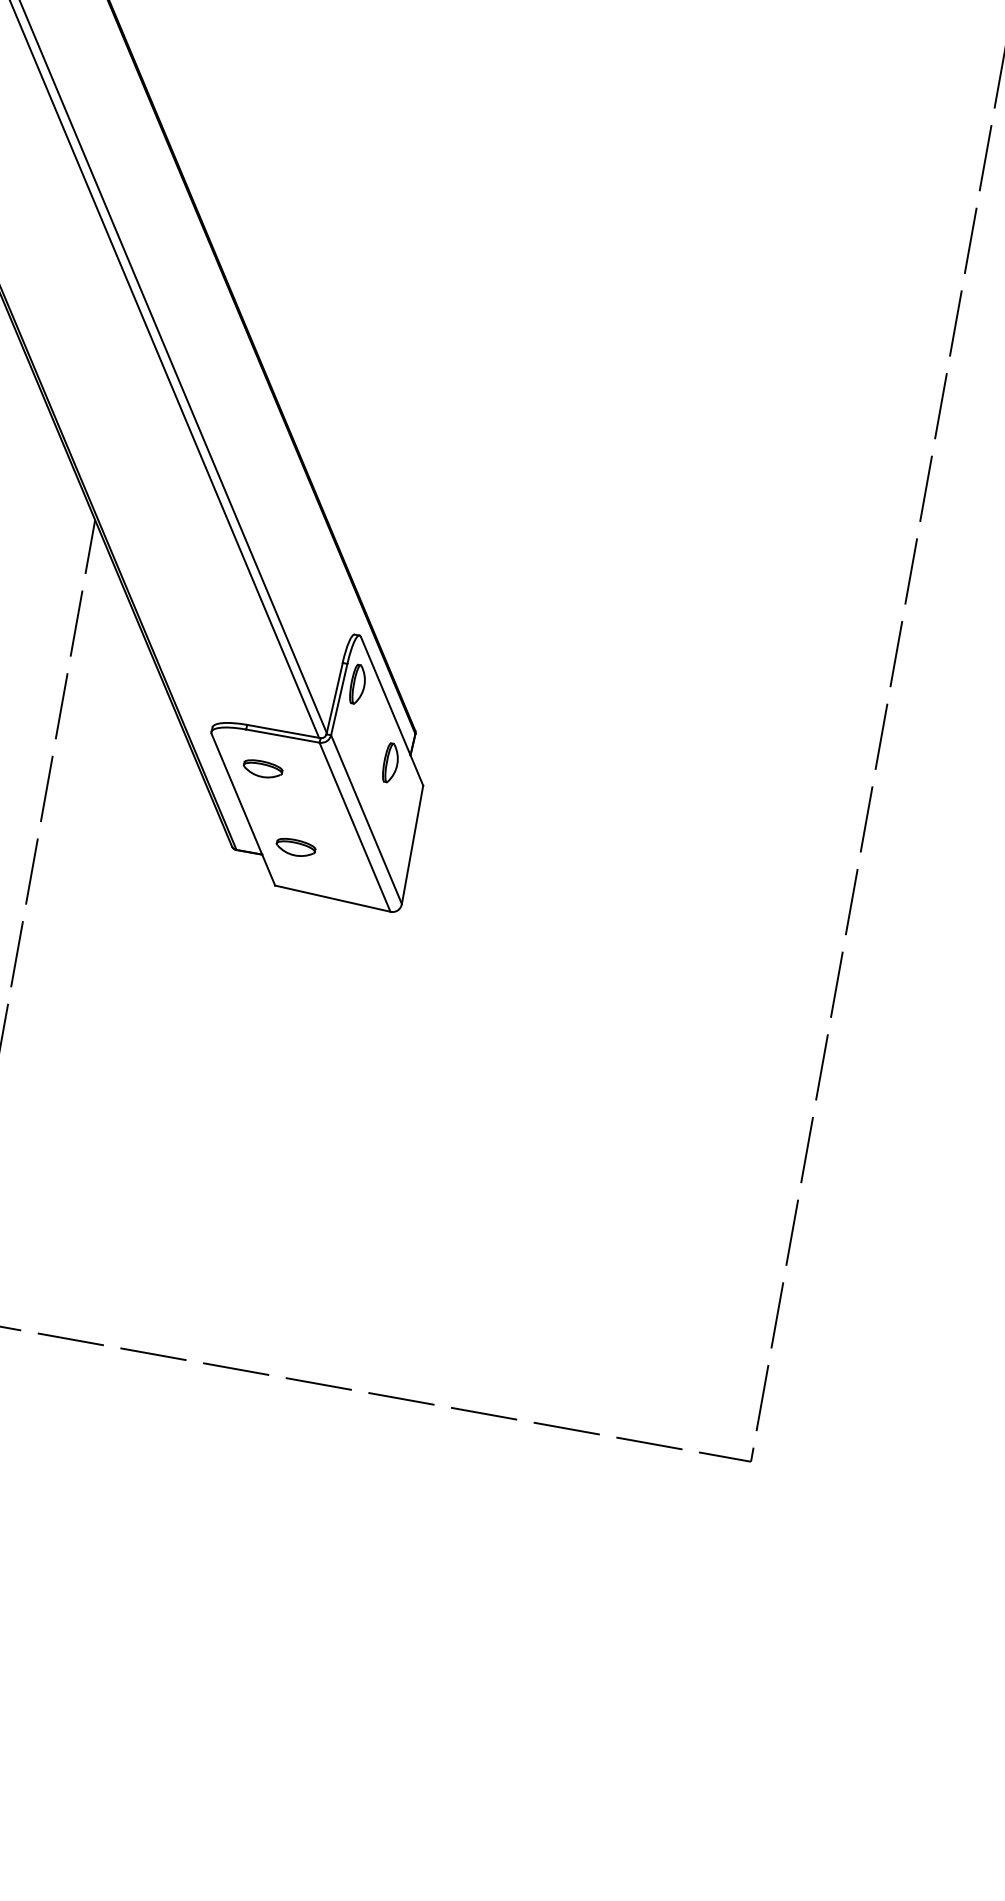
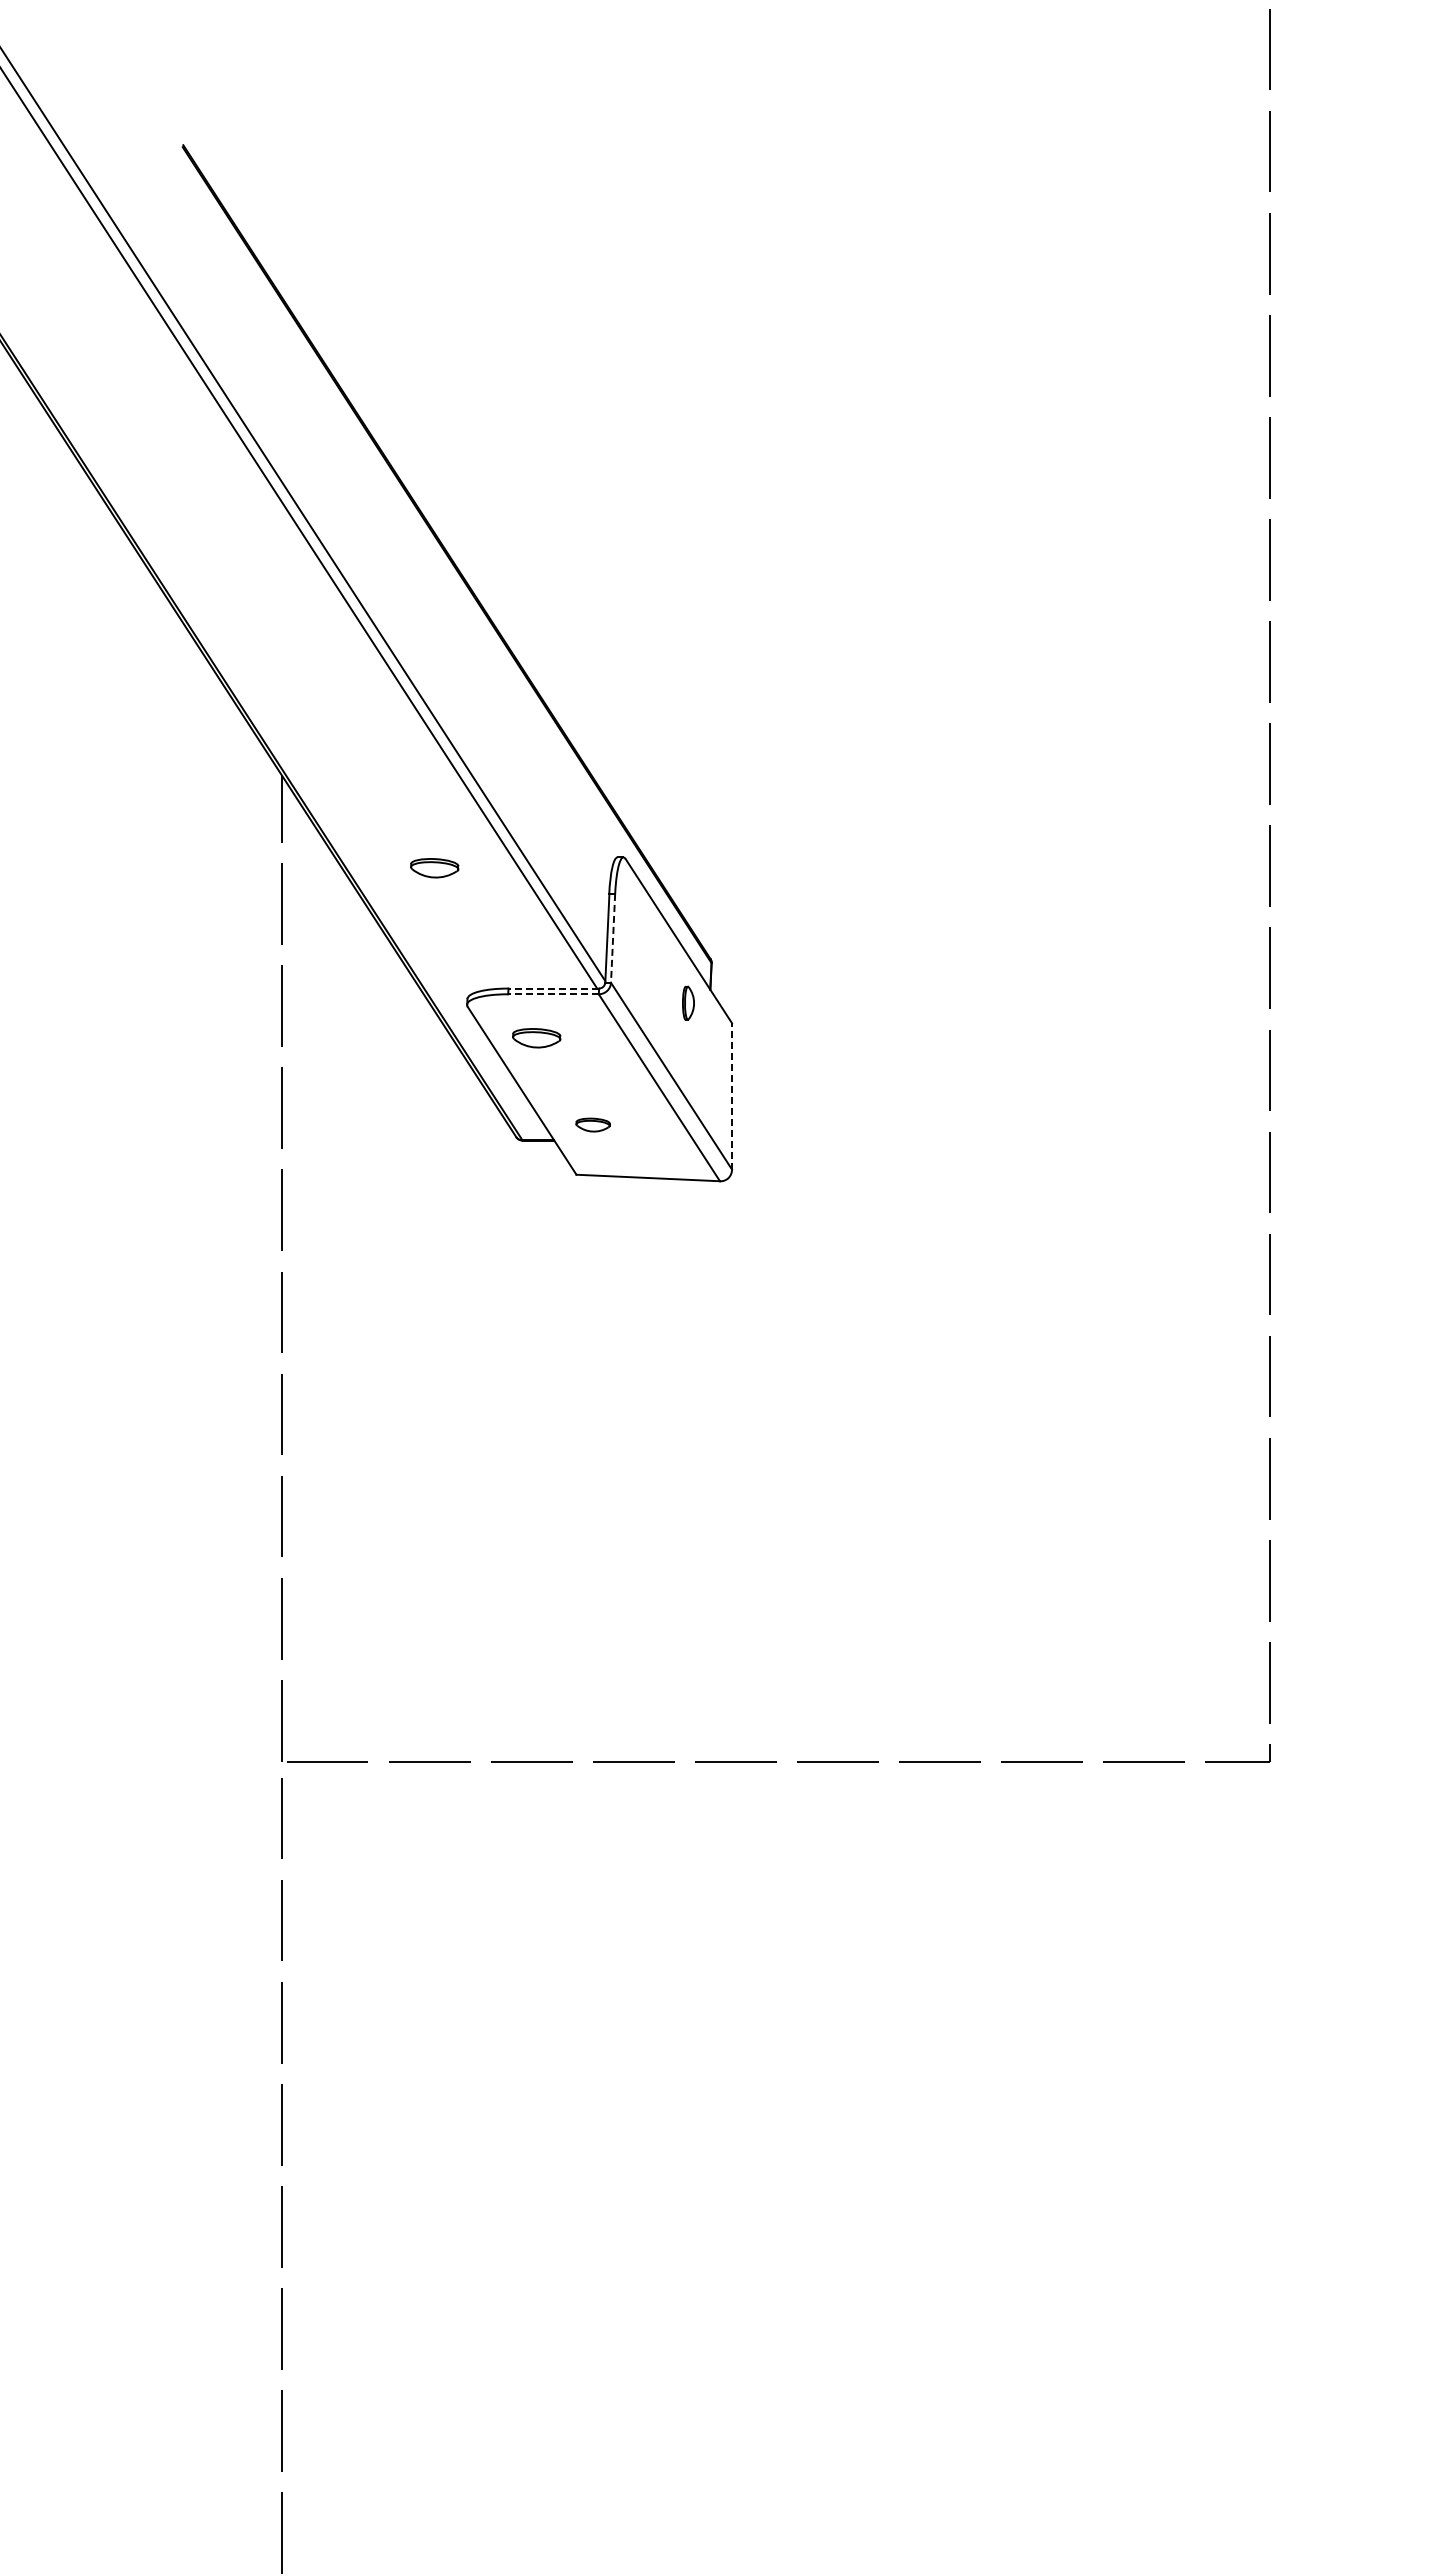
part: (204, 616) -> (434, 868), added
part: (358, 684) -> (632, 916), removed
line: (339, 699) -> (613, 938), solid -> dashed
line: (283, 731) -> (553, 988), solid -> dashed
line: (282, 736) -> (552, 994), solid -> dashed
part: (390, 762) -> (688, 1002), size x0.7
line: (413, 844) -> (732, 1095), solid -> dashed
part: (295, 847) -> (592, 1124), size x0.7

